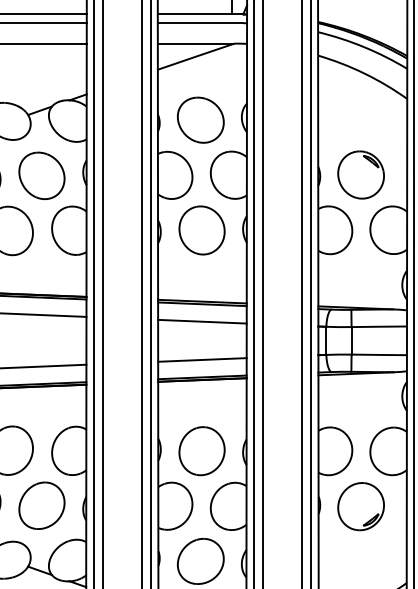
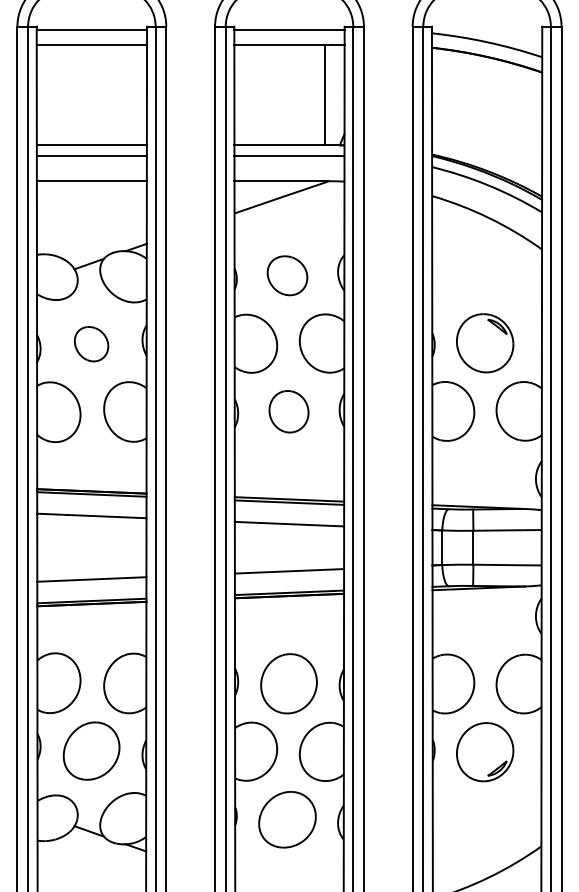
part: (200, 120) -> (287, 275), size x0.7
part: (41, 175) -> (91, 343), size x0.6
part: (201, 230) -> (288, 411), size x0.7

